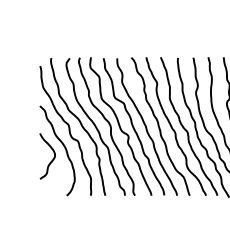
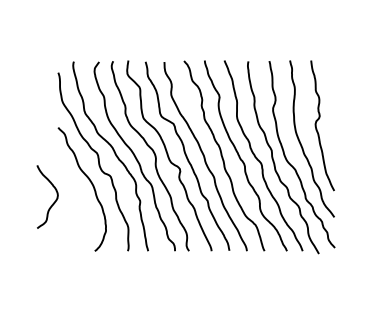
curve: (51, 160) -> (53, 202), moved

